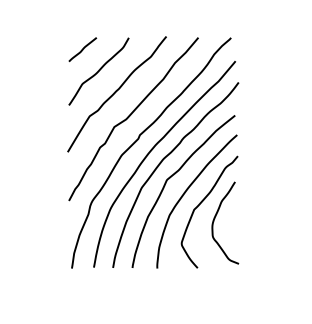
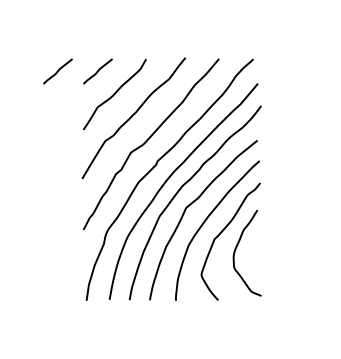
line: (44, 49) -> (57, 71), added

